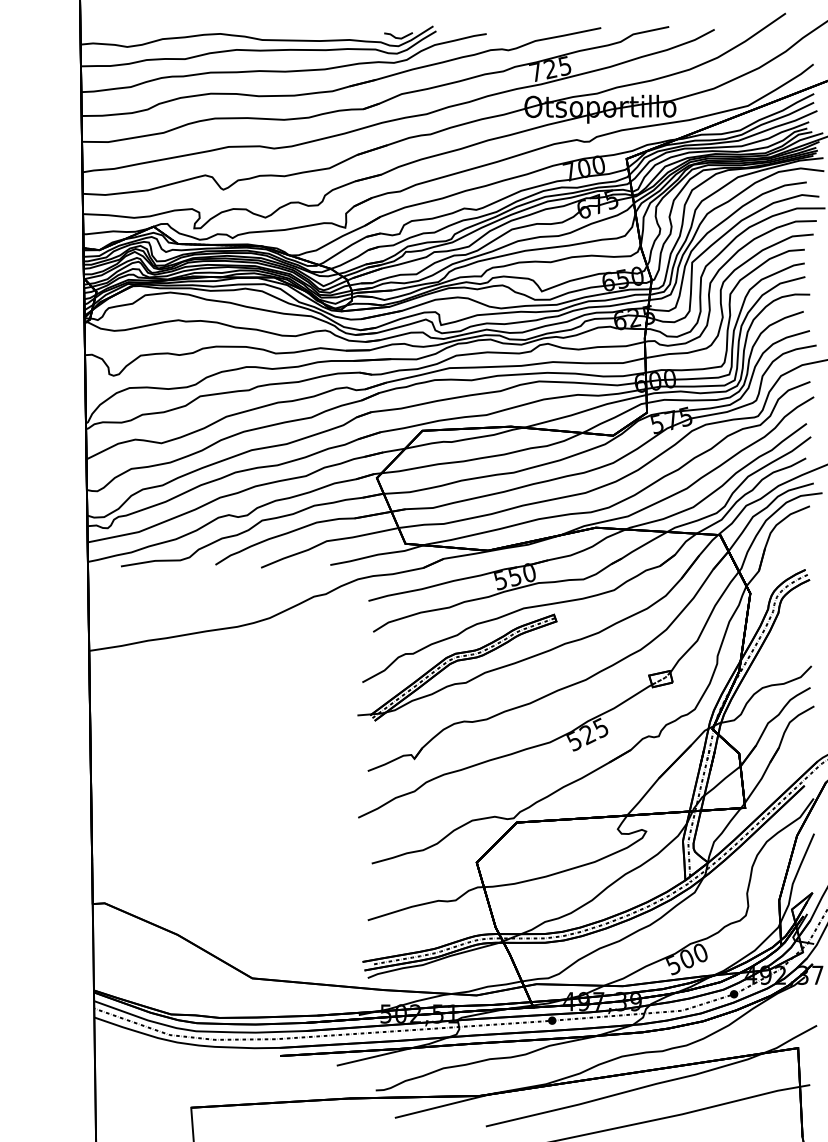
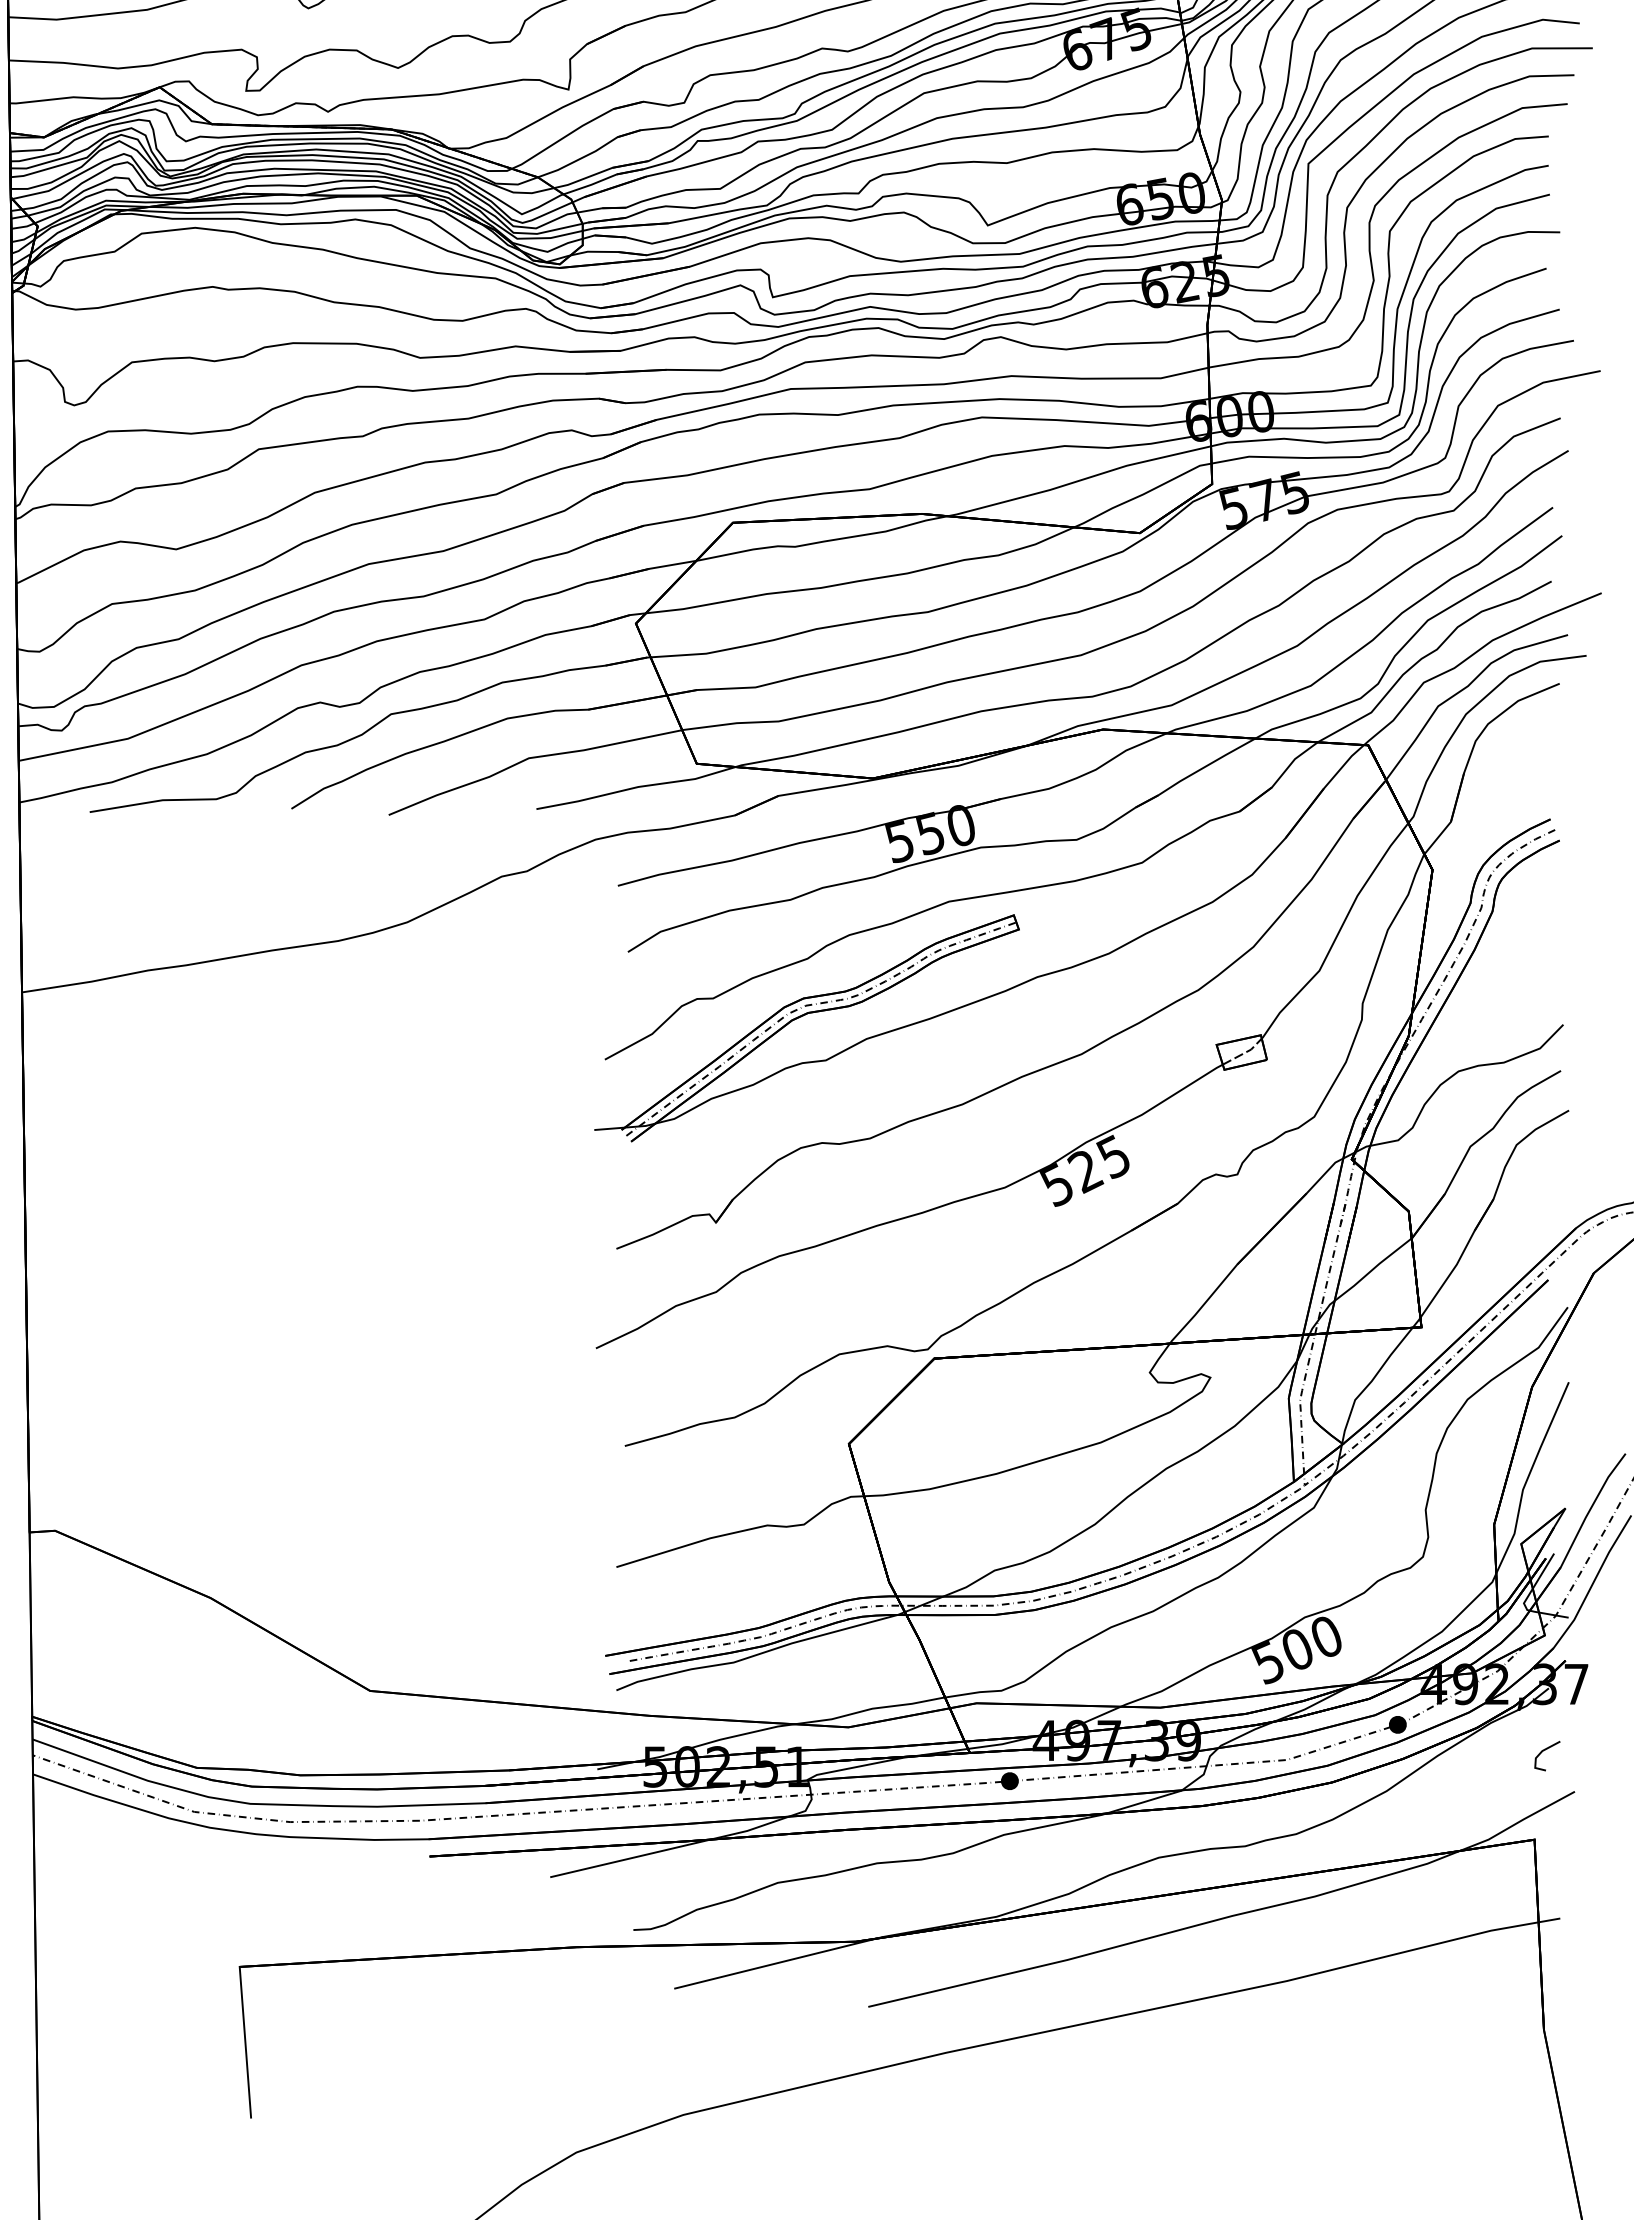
line: (802, 1007) -> (1543, 1753), added

